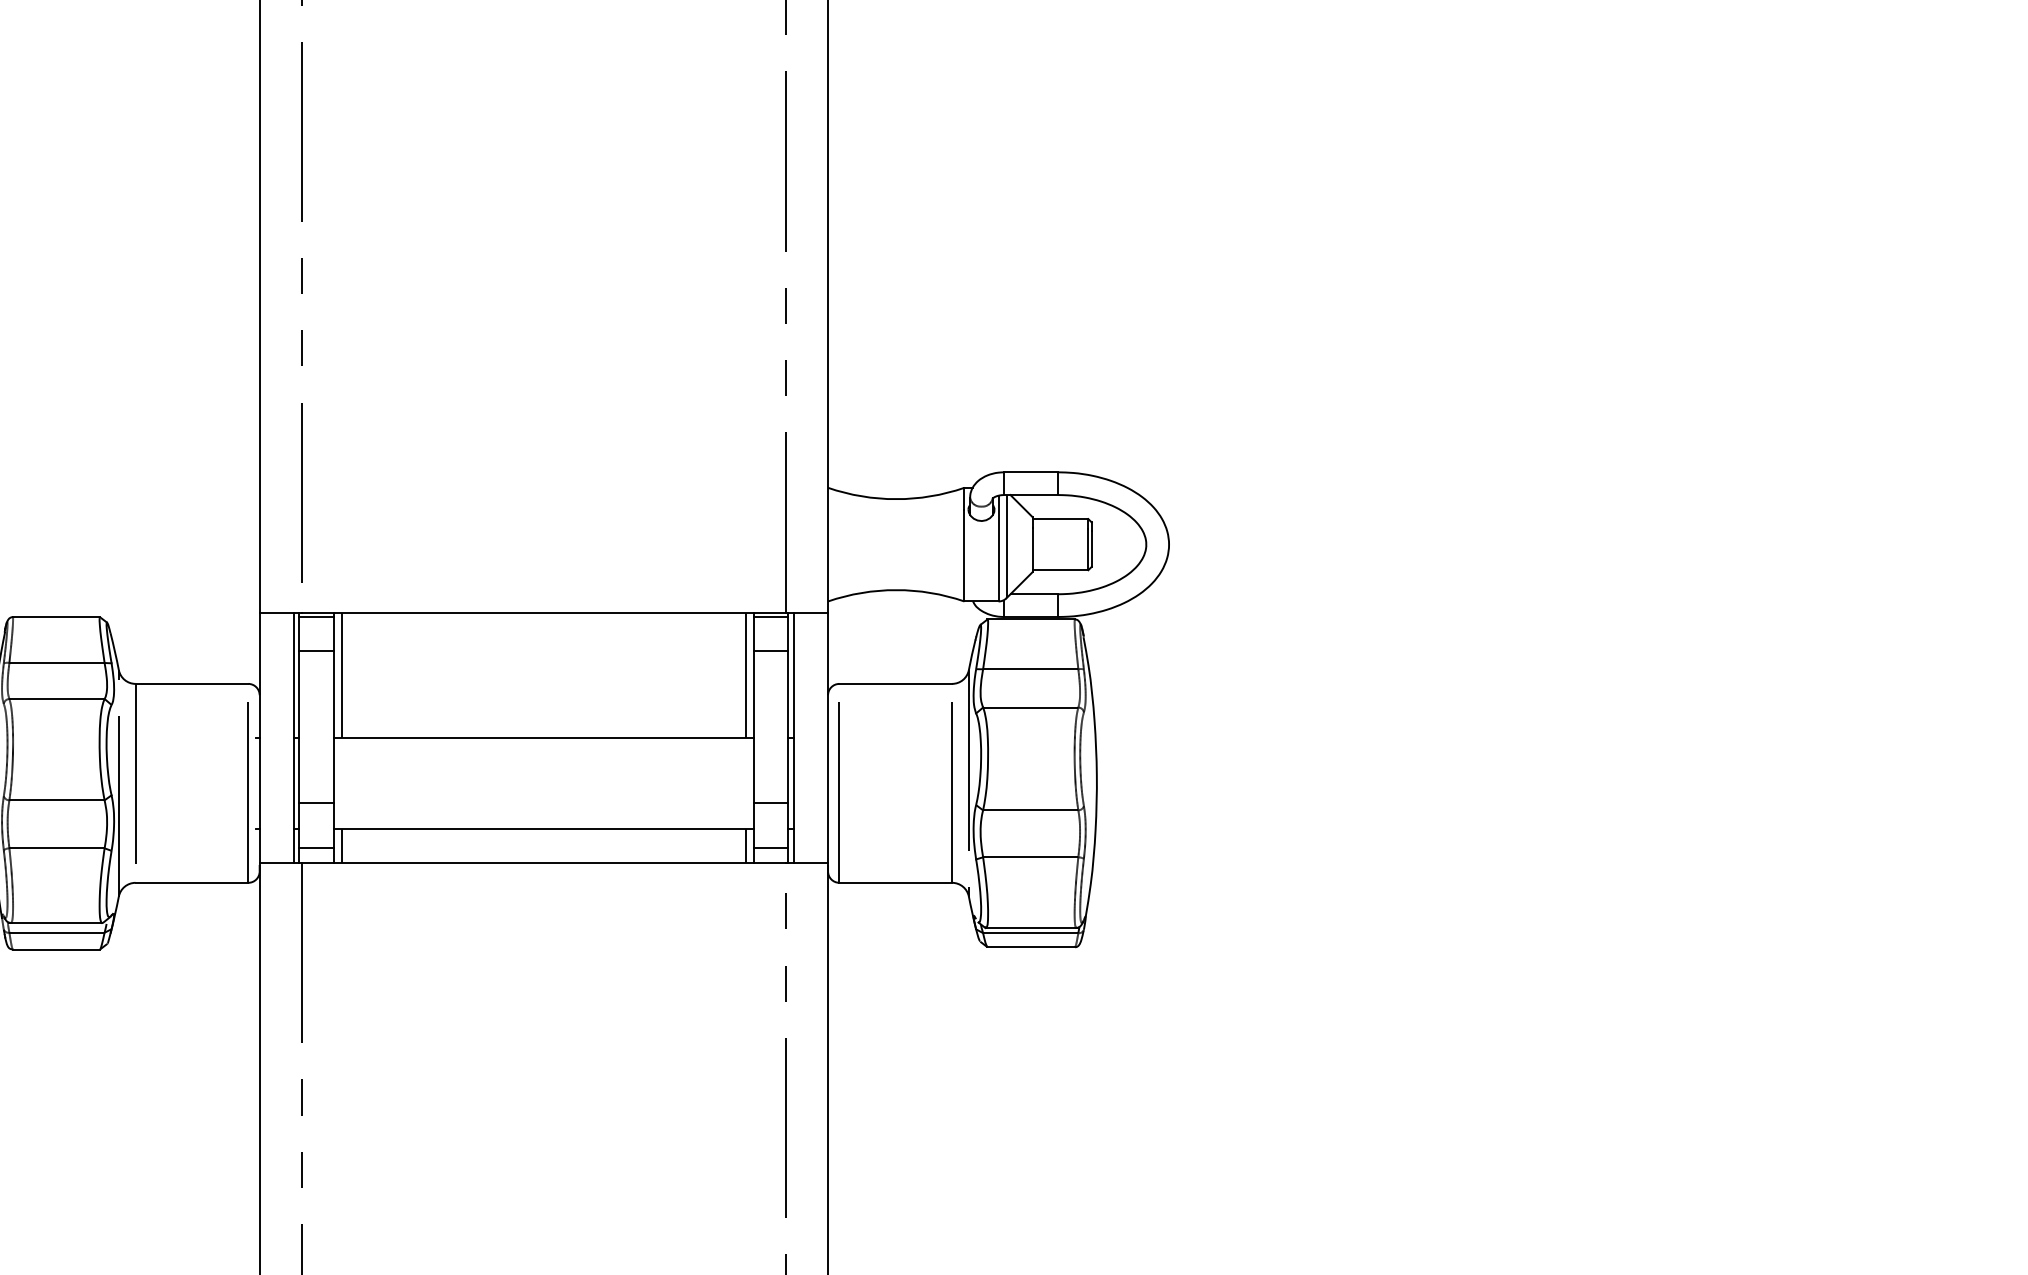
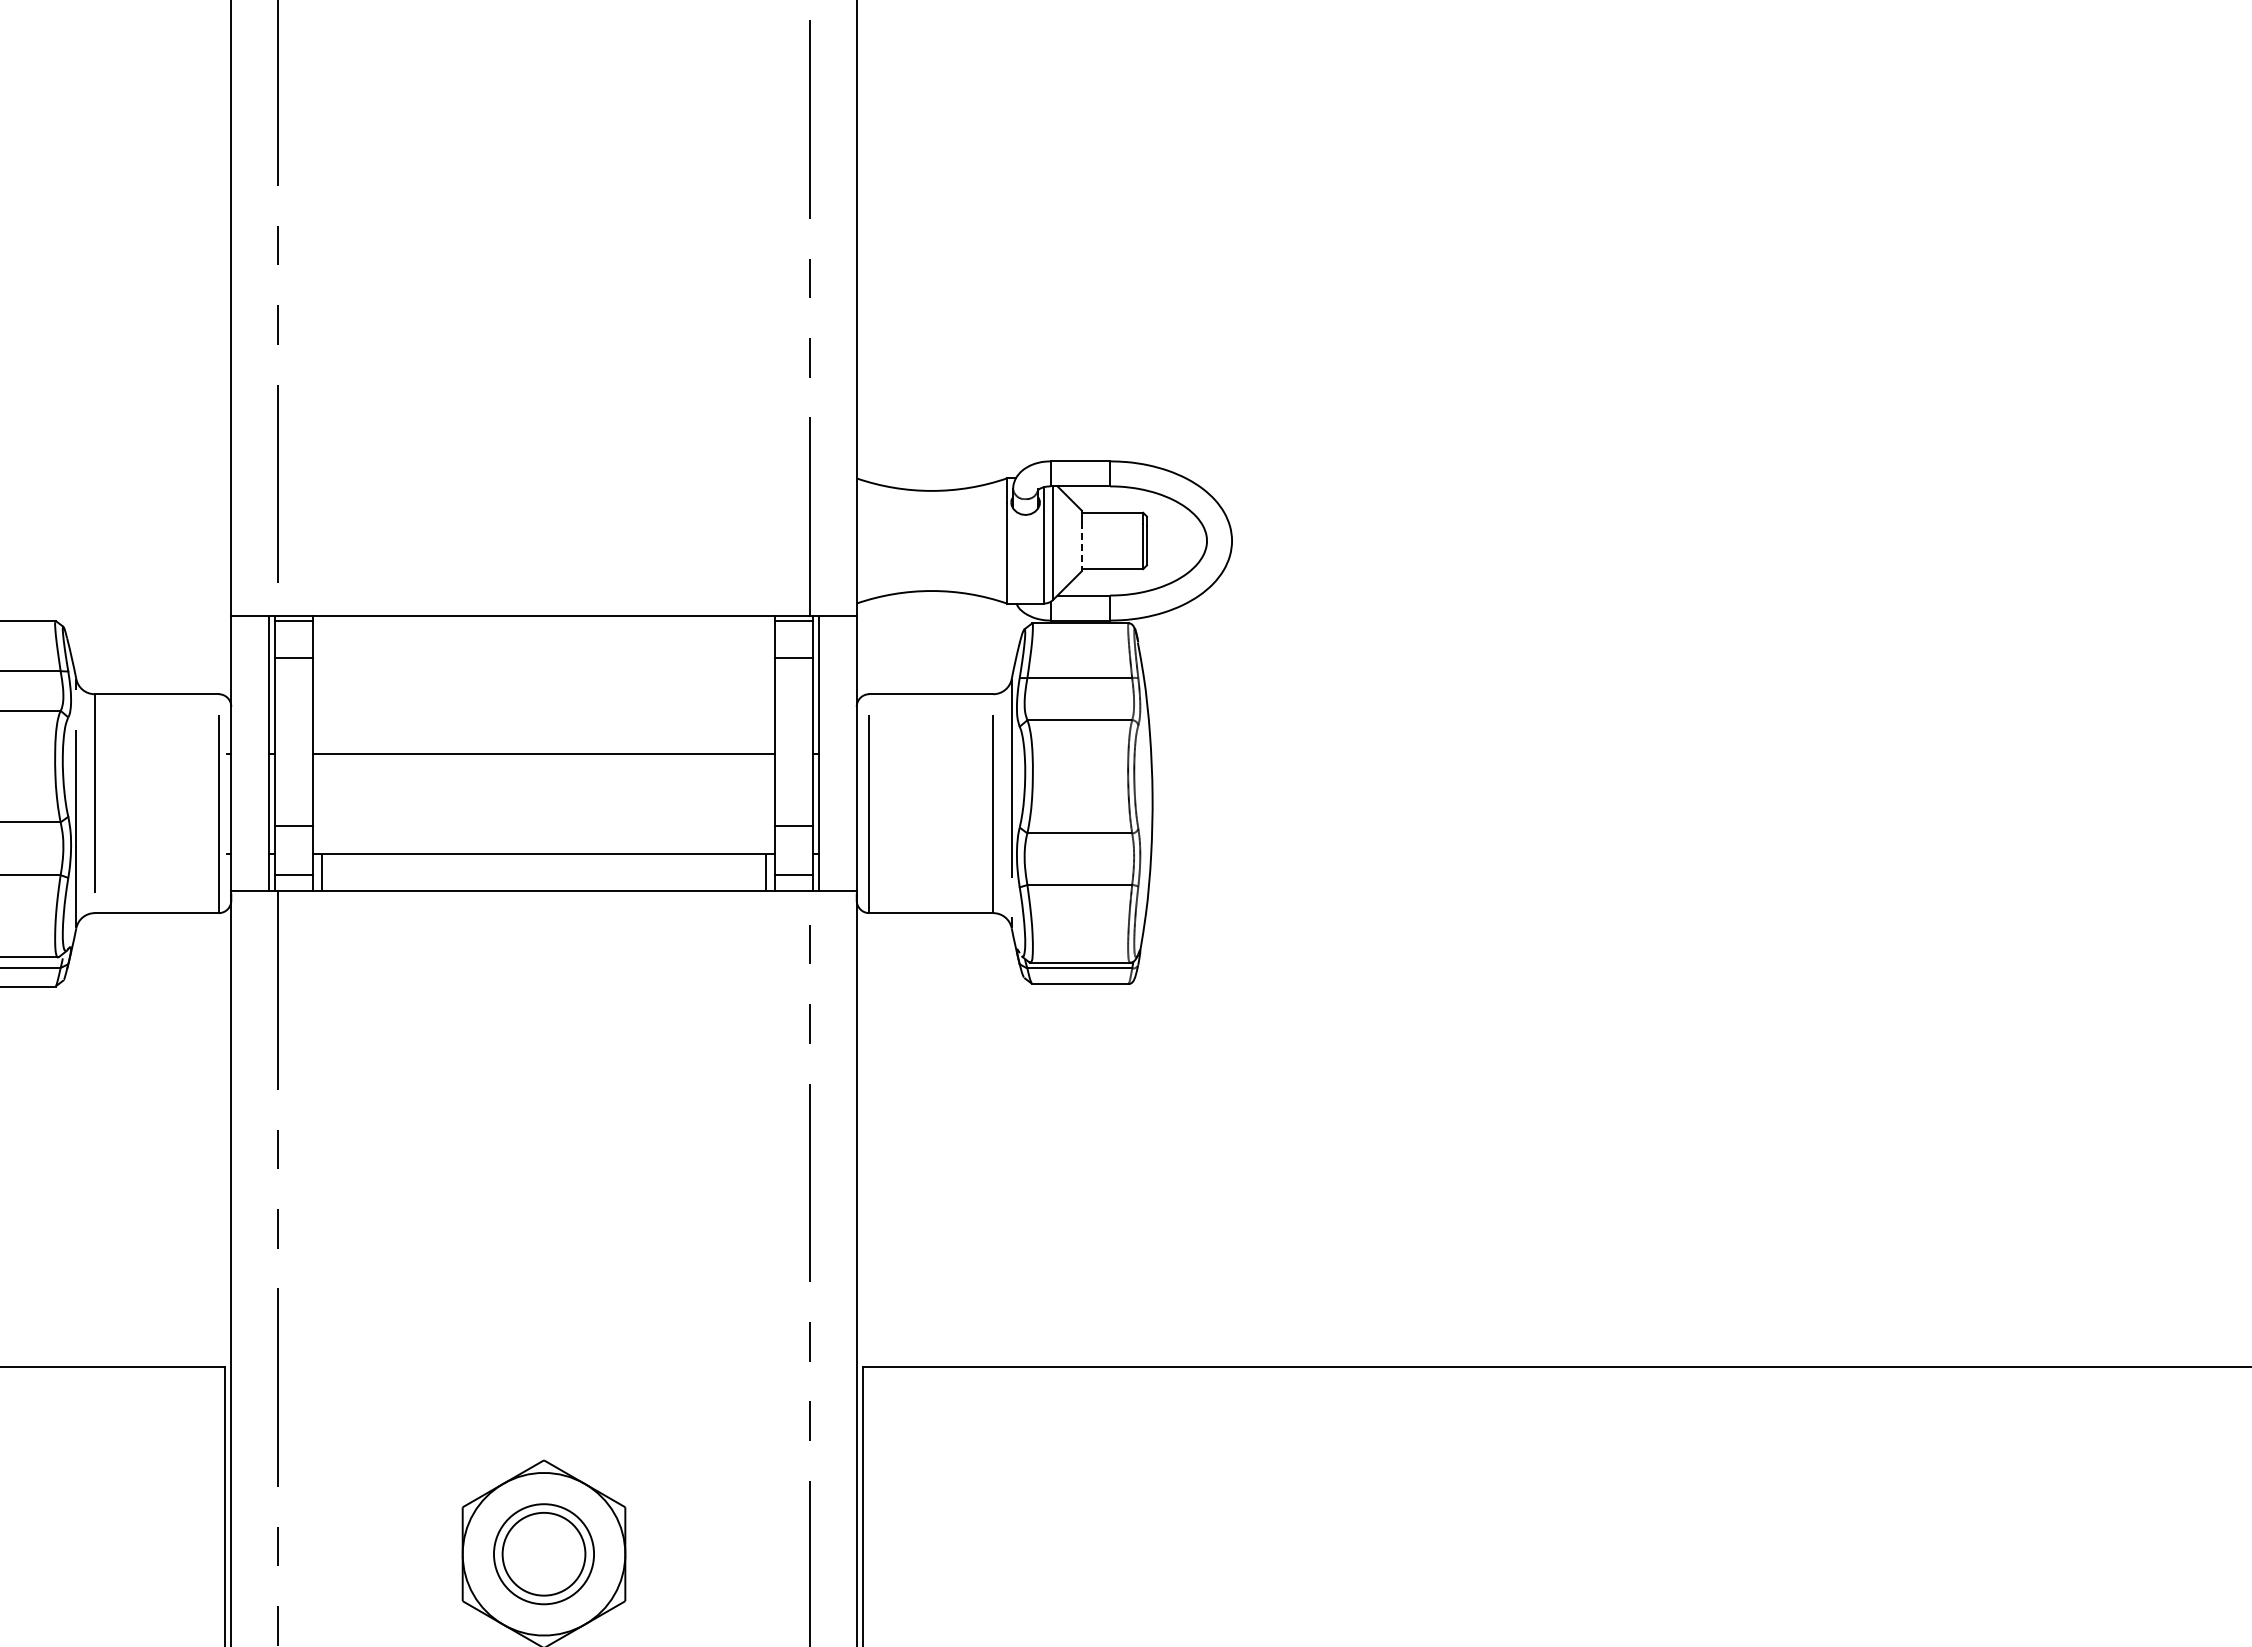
line: (1032, 550) -> (1081, 547), solid -> dashed
line: (341, 675) -> (321, 684), removed
line: (746, 675) -> (766, 684), removed

